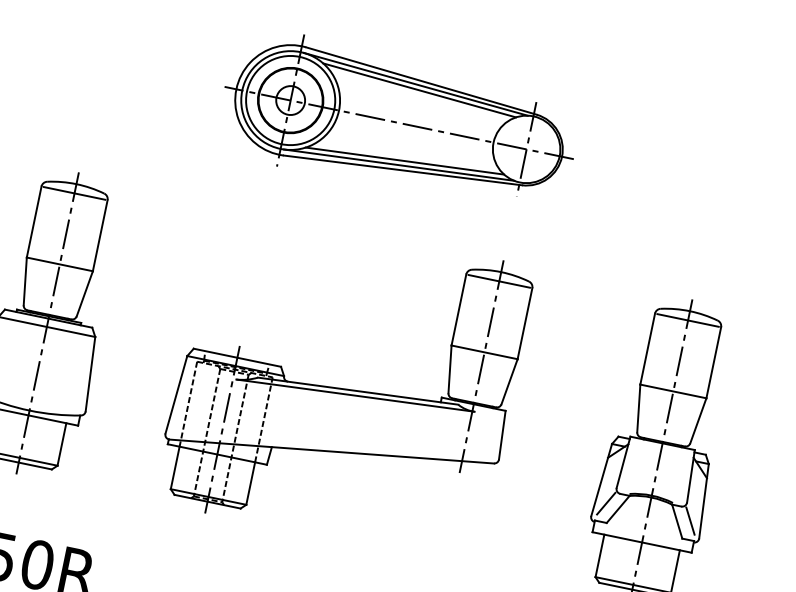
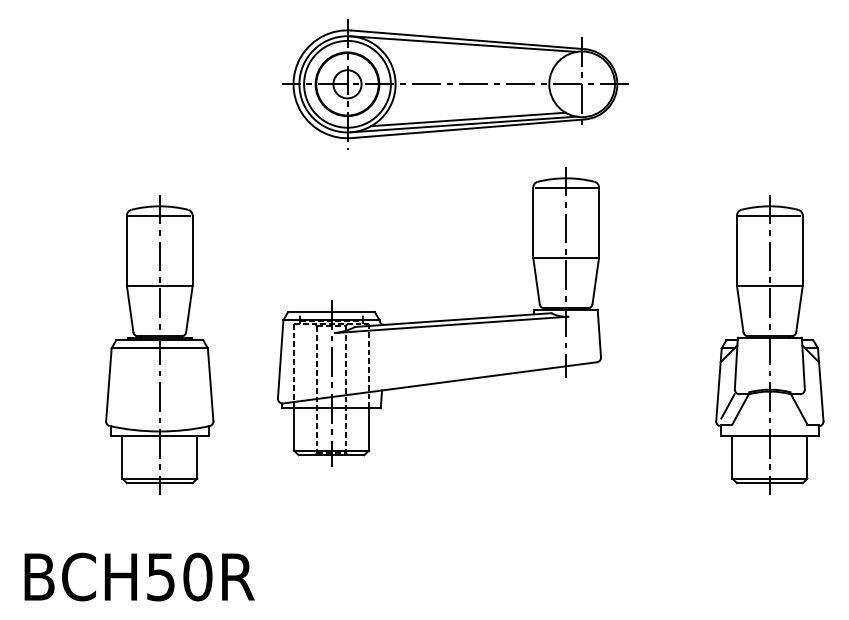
line: (419, 89) -> (468, 48), removed
part: (345, 384) -> (439, 316), moved
line: (690, 521) -> (811, 406), removed

